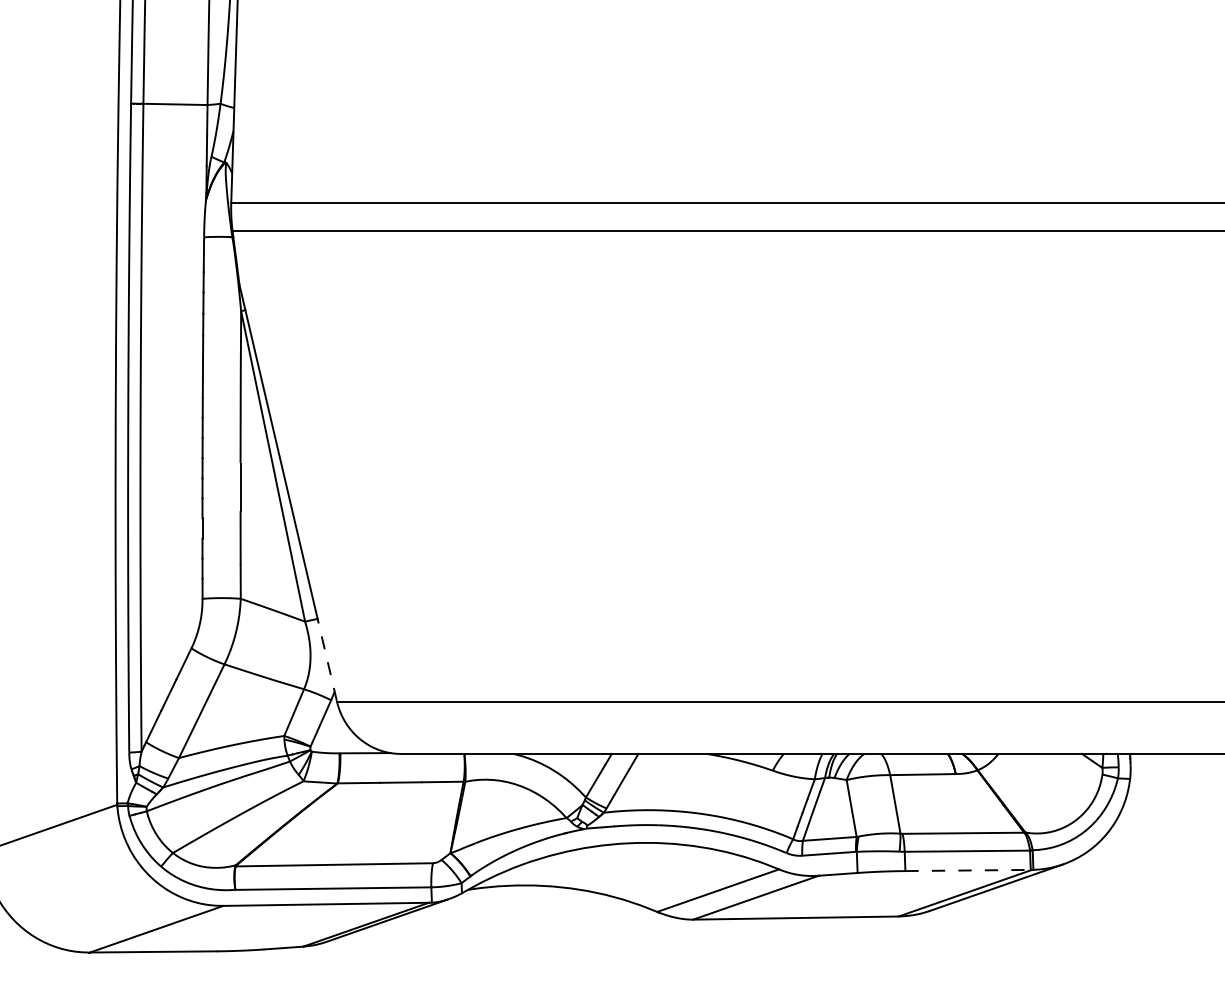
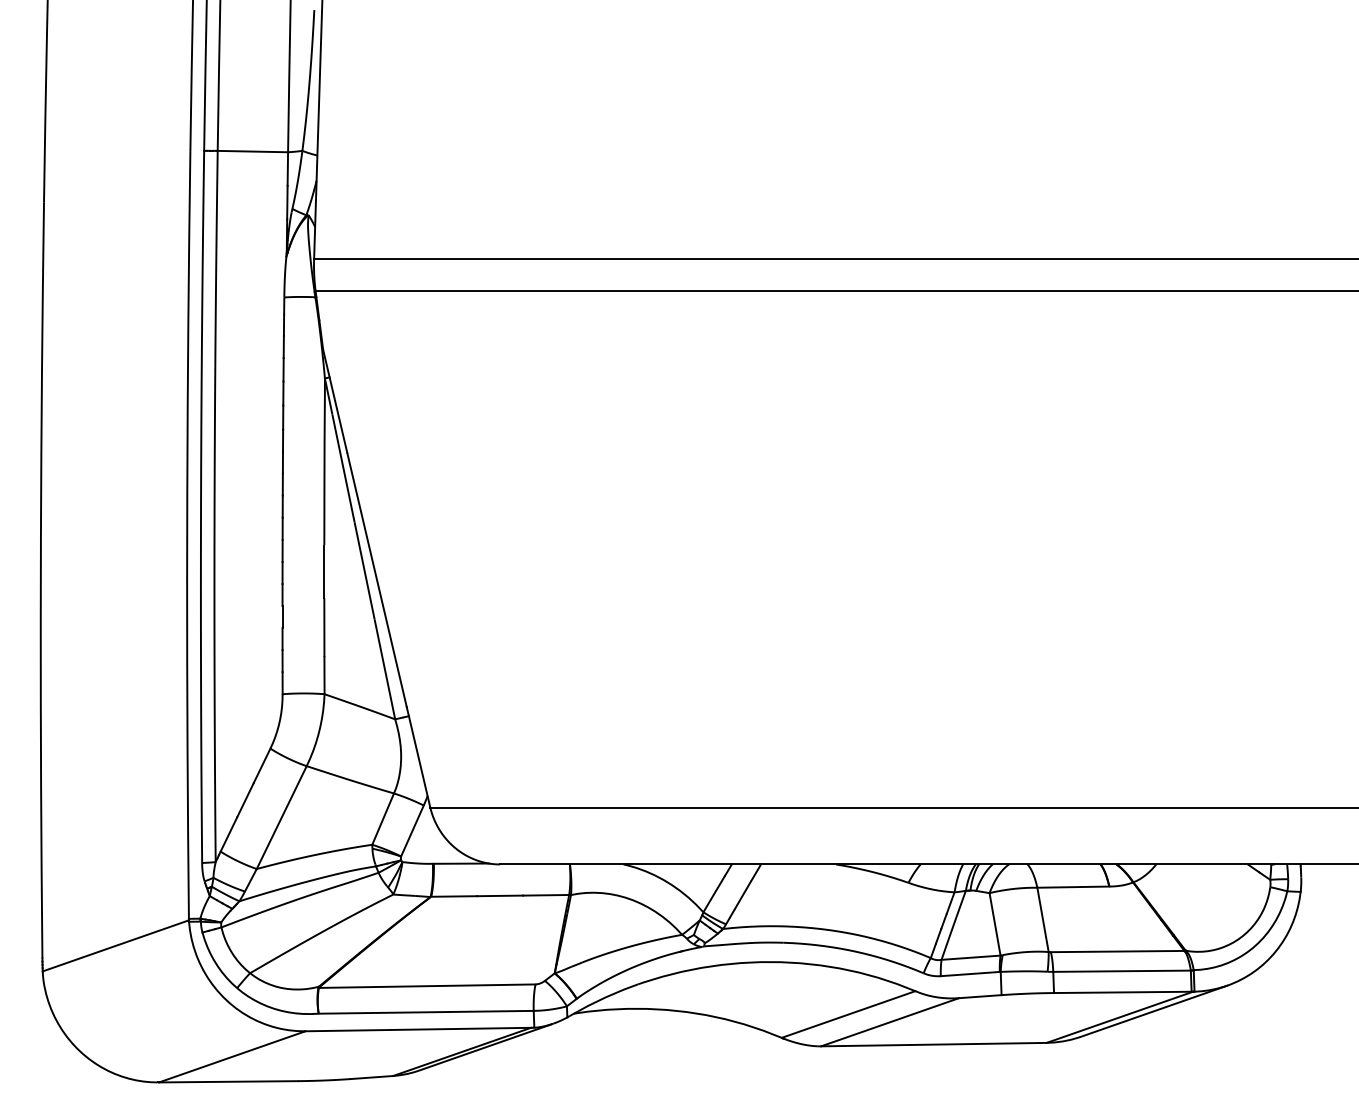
line: (326, 656) -> (418, 757), dashed -> solid
line: (968, 870) -> (1123, 992), dashed -> solid

